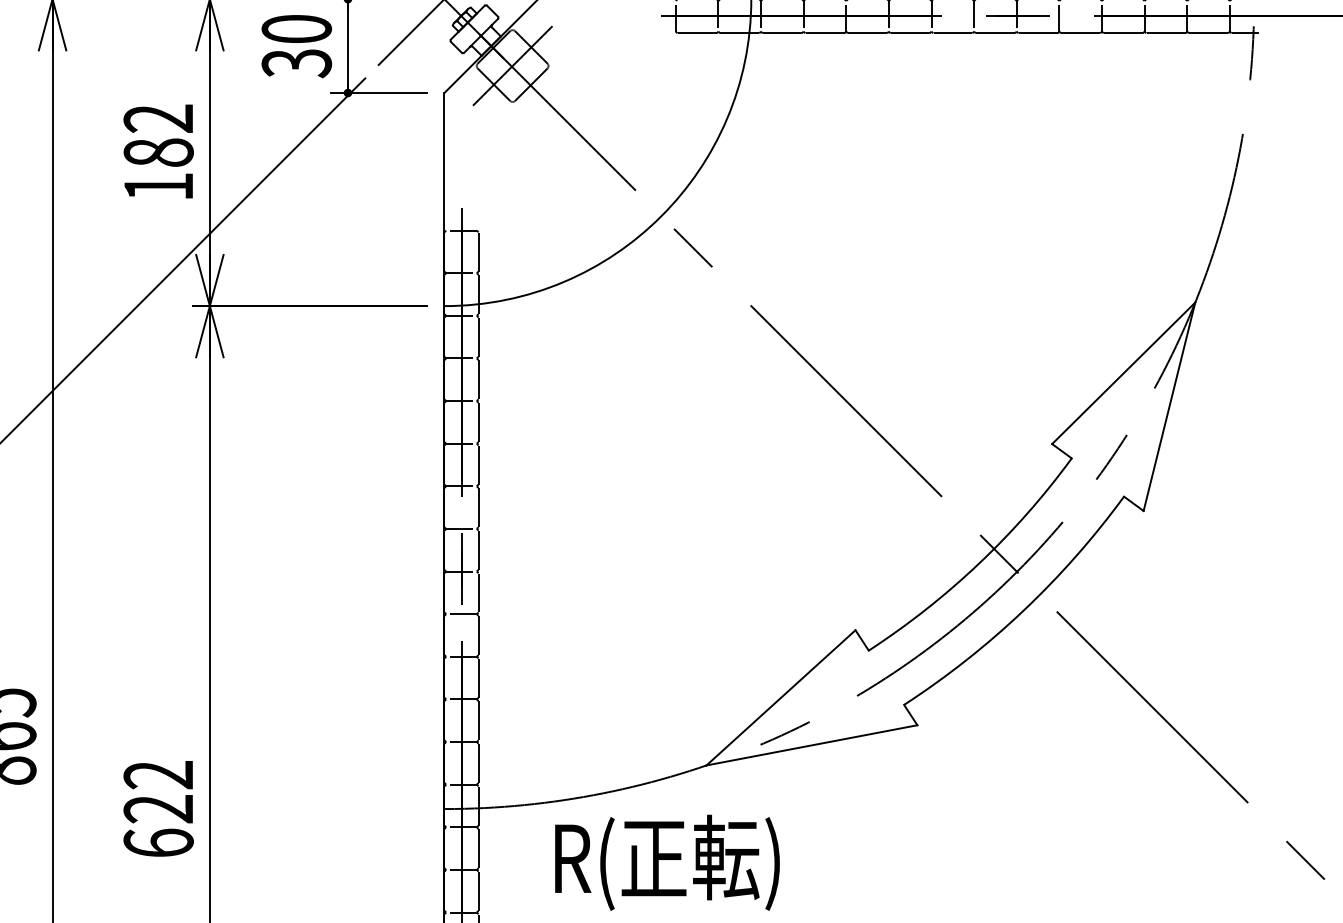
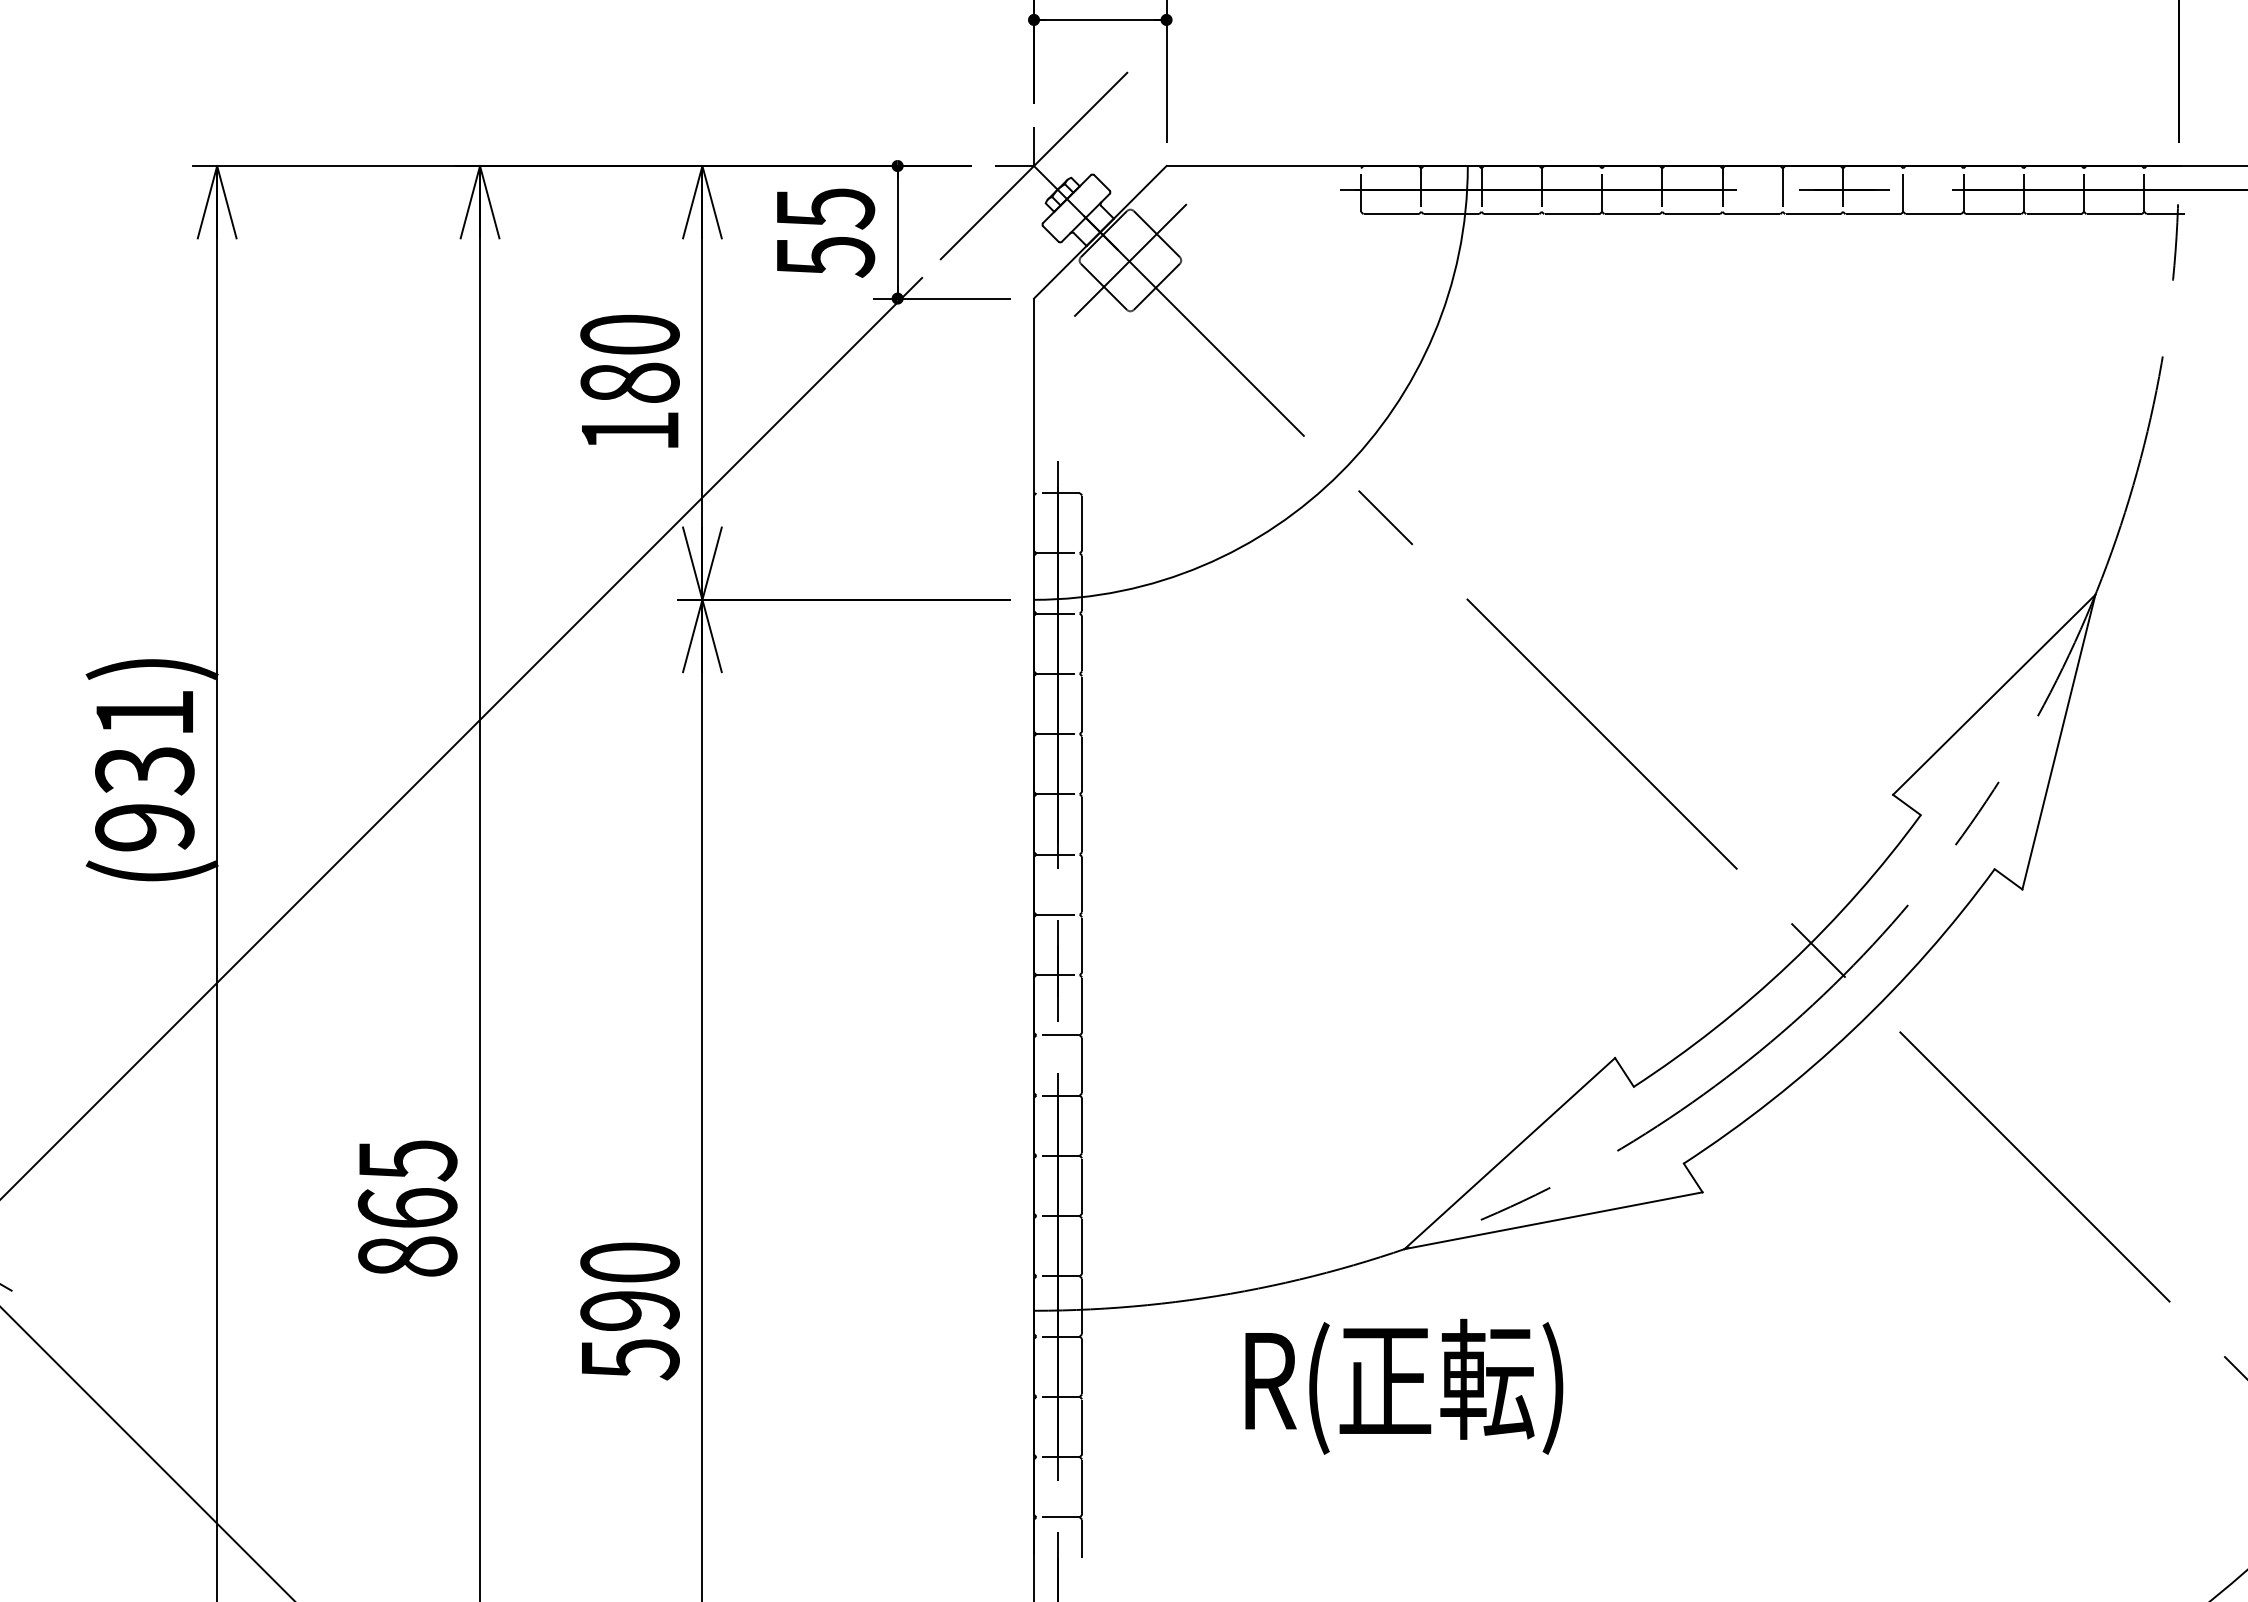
text: (296, 46) -> (825, 232), 30 -> 55
text: (158, 118) -> (629, 334), 182 -> 180
text: (158, 809) -> (629, 1311), 622 -> 590
text: (667, 862) -> (1404, 1386), moved

